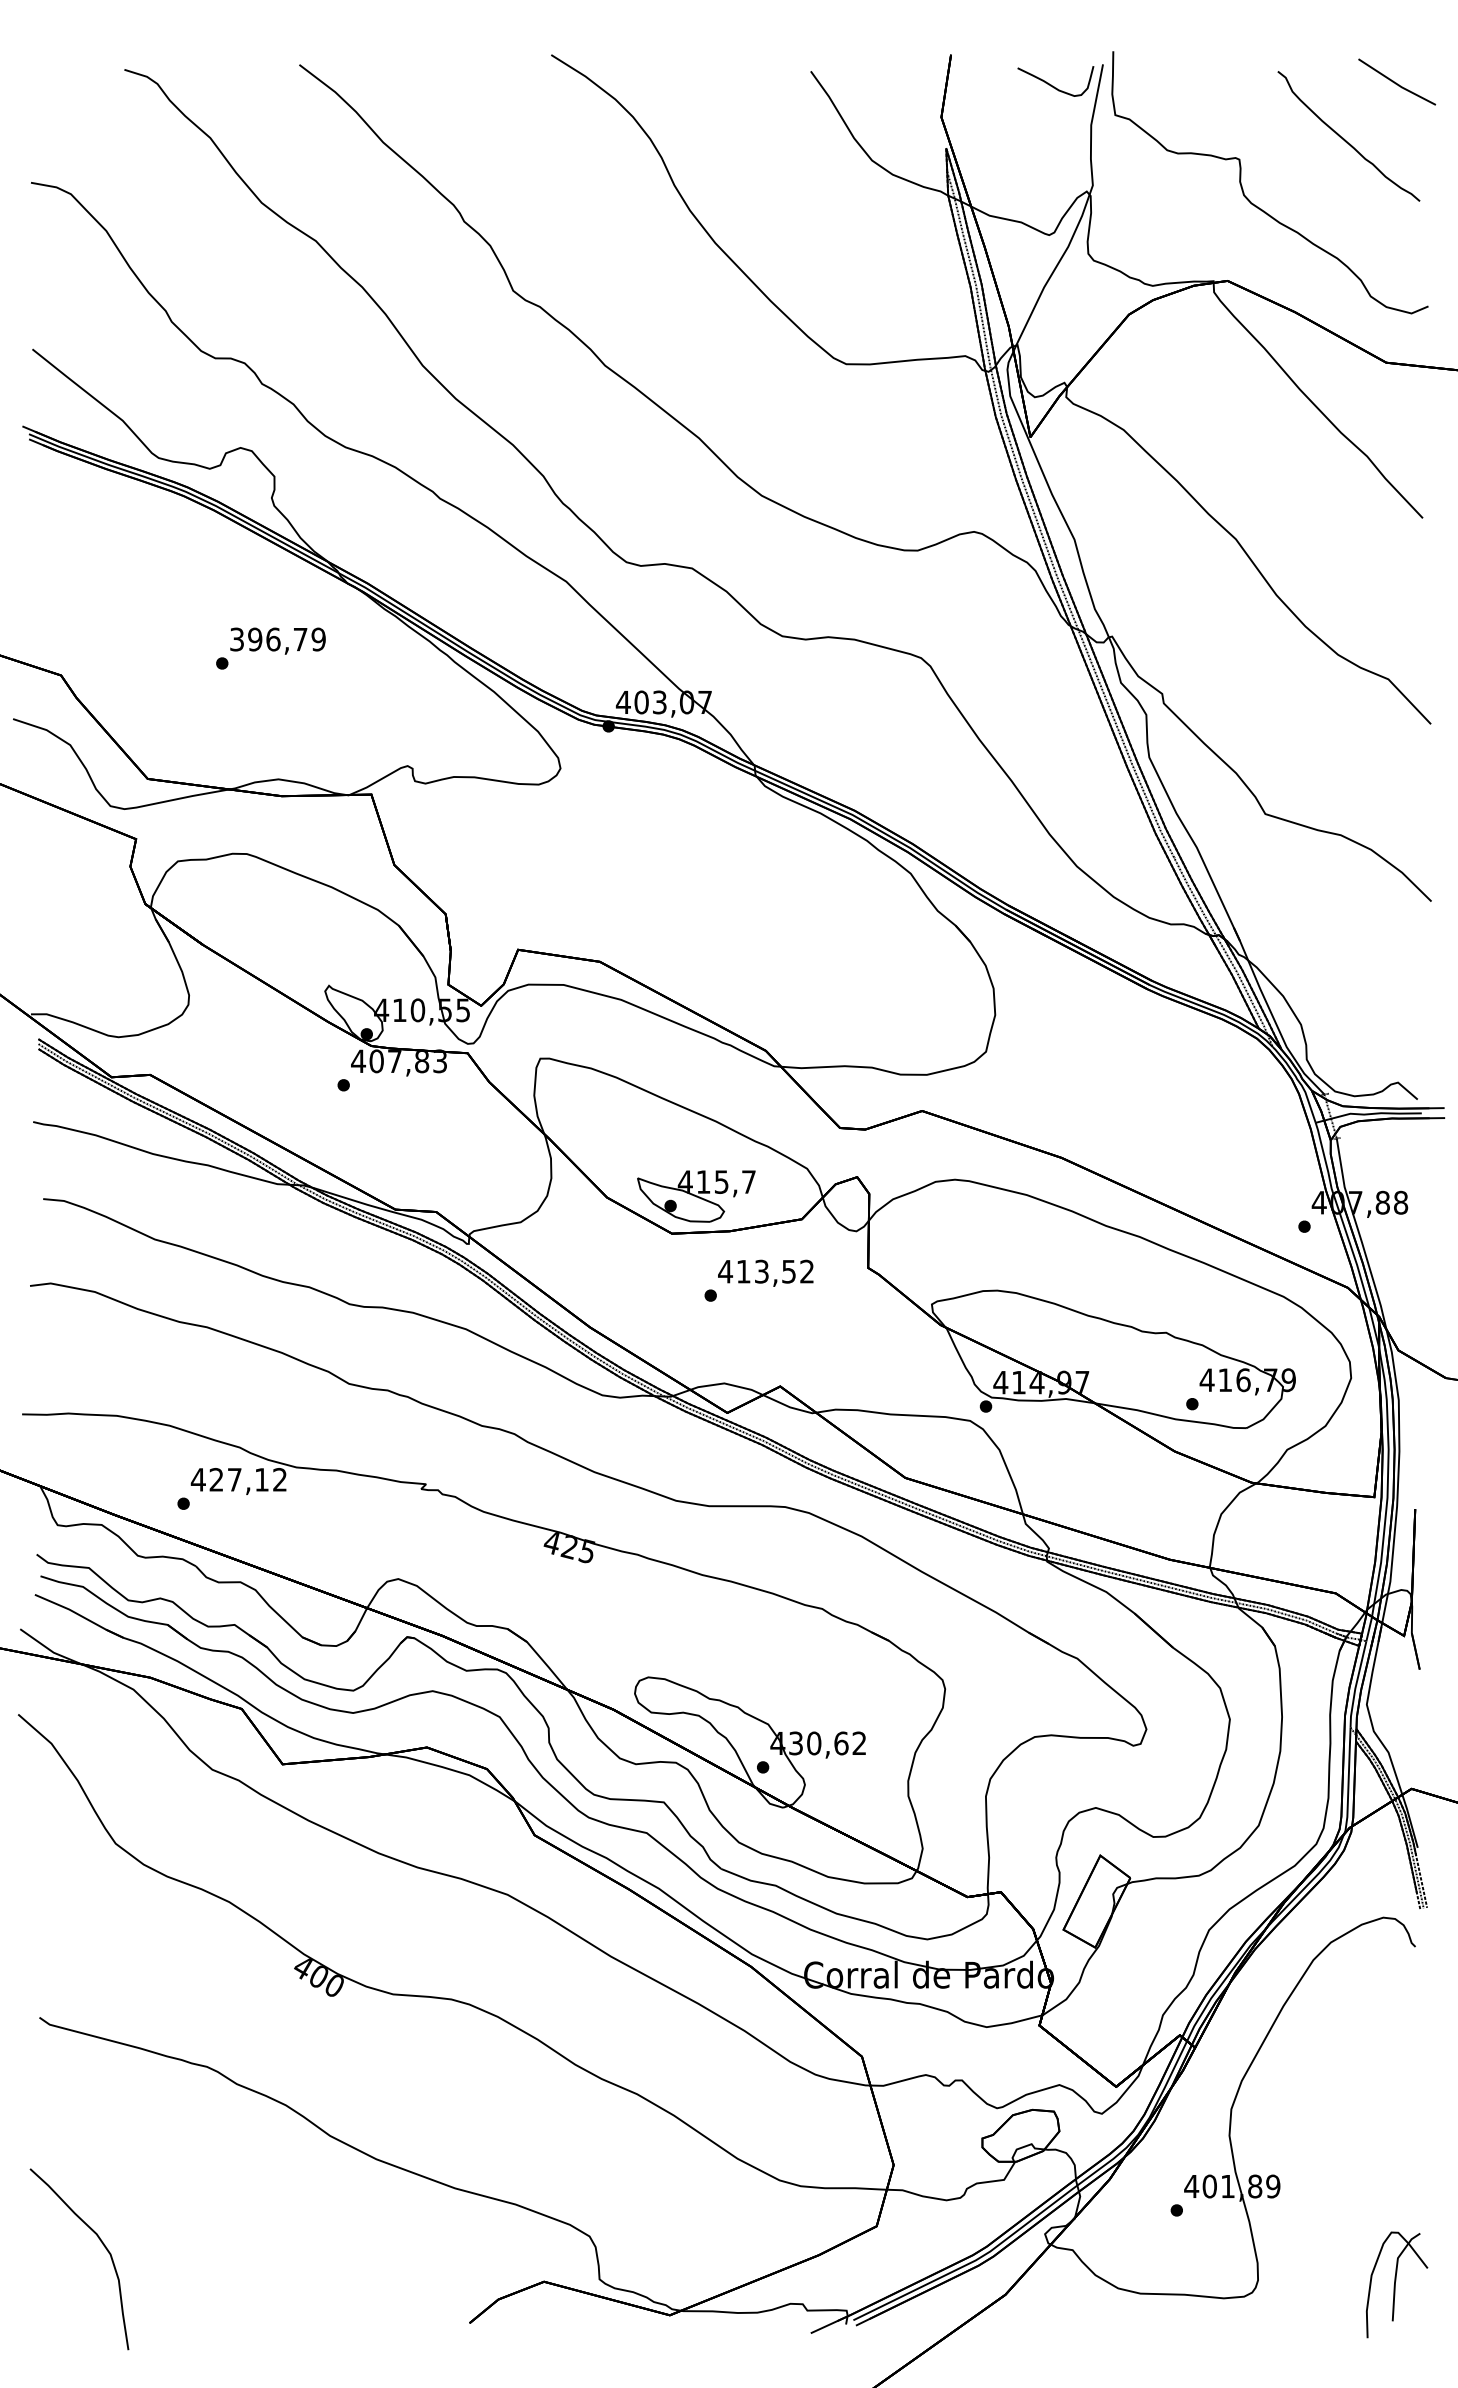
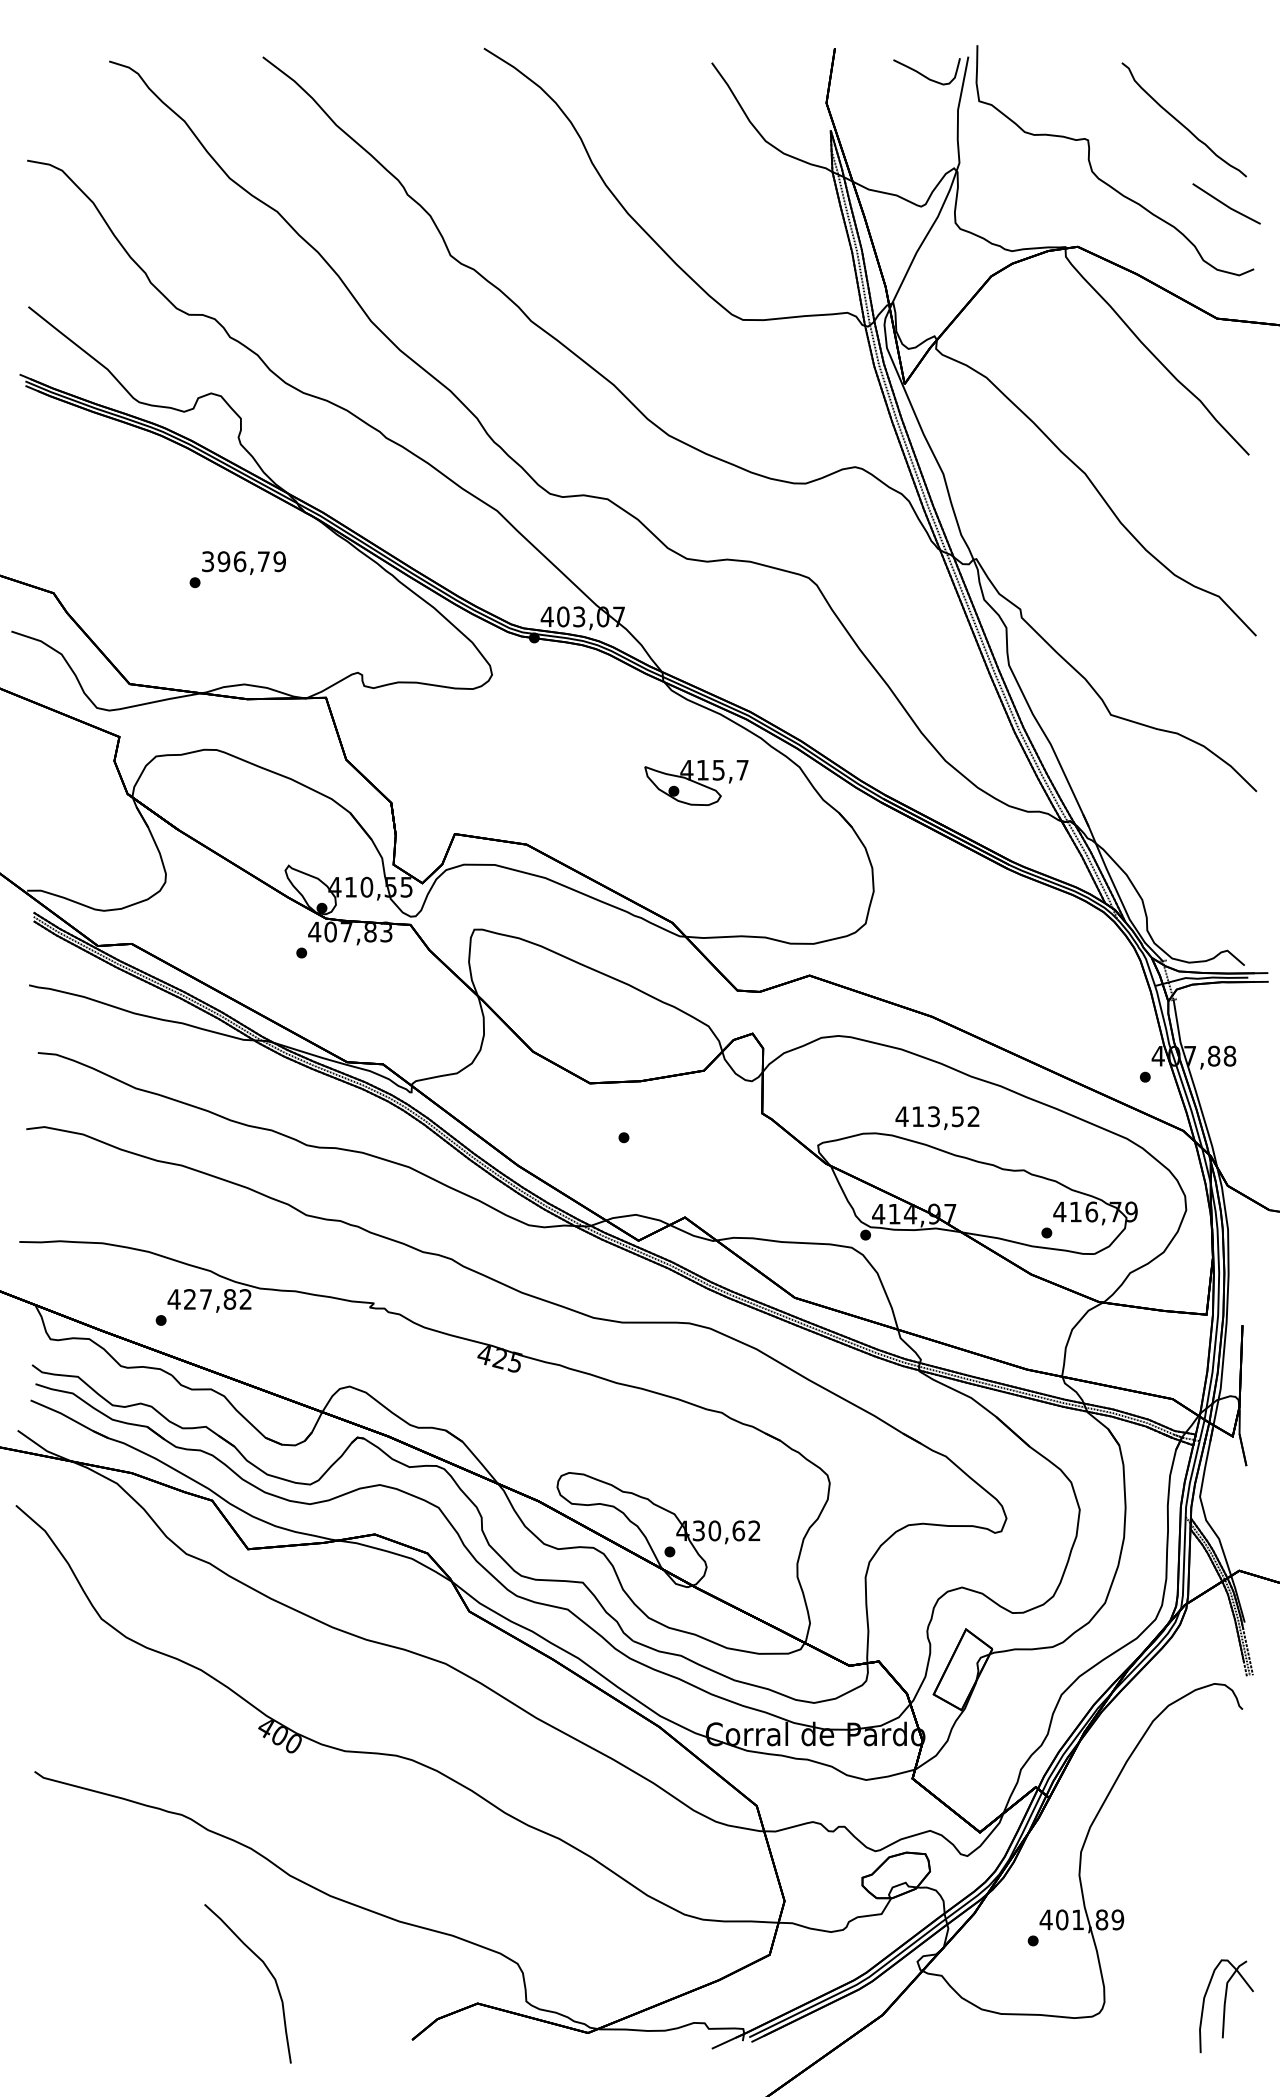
part: (1397, 81) -> (1226, 203), moved
part: (696, 1196) -> (696, 782), moved
text: (765, 1272) -> (937, 1117), moved
text: (262, 1479) -> (230, 1299), 427,12 -> 427,82
curve: (102, 2244) -> (268, 1970), moved

